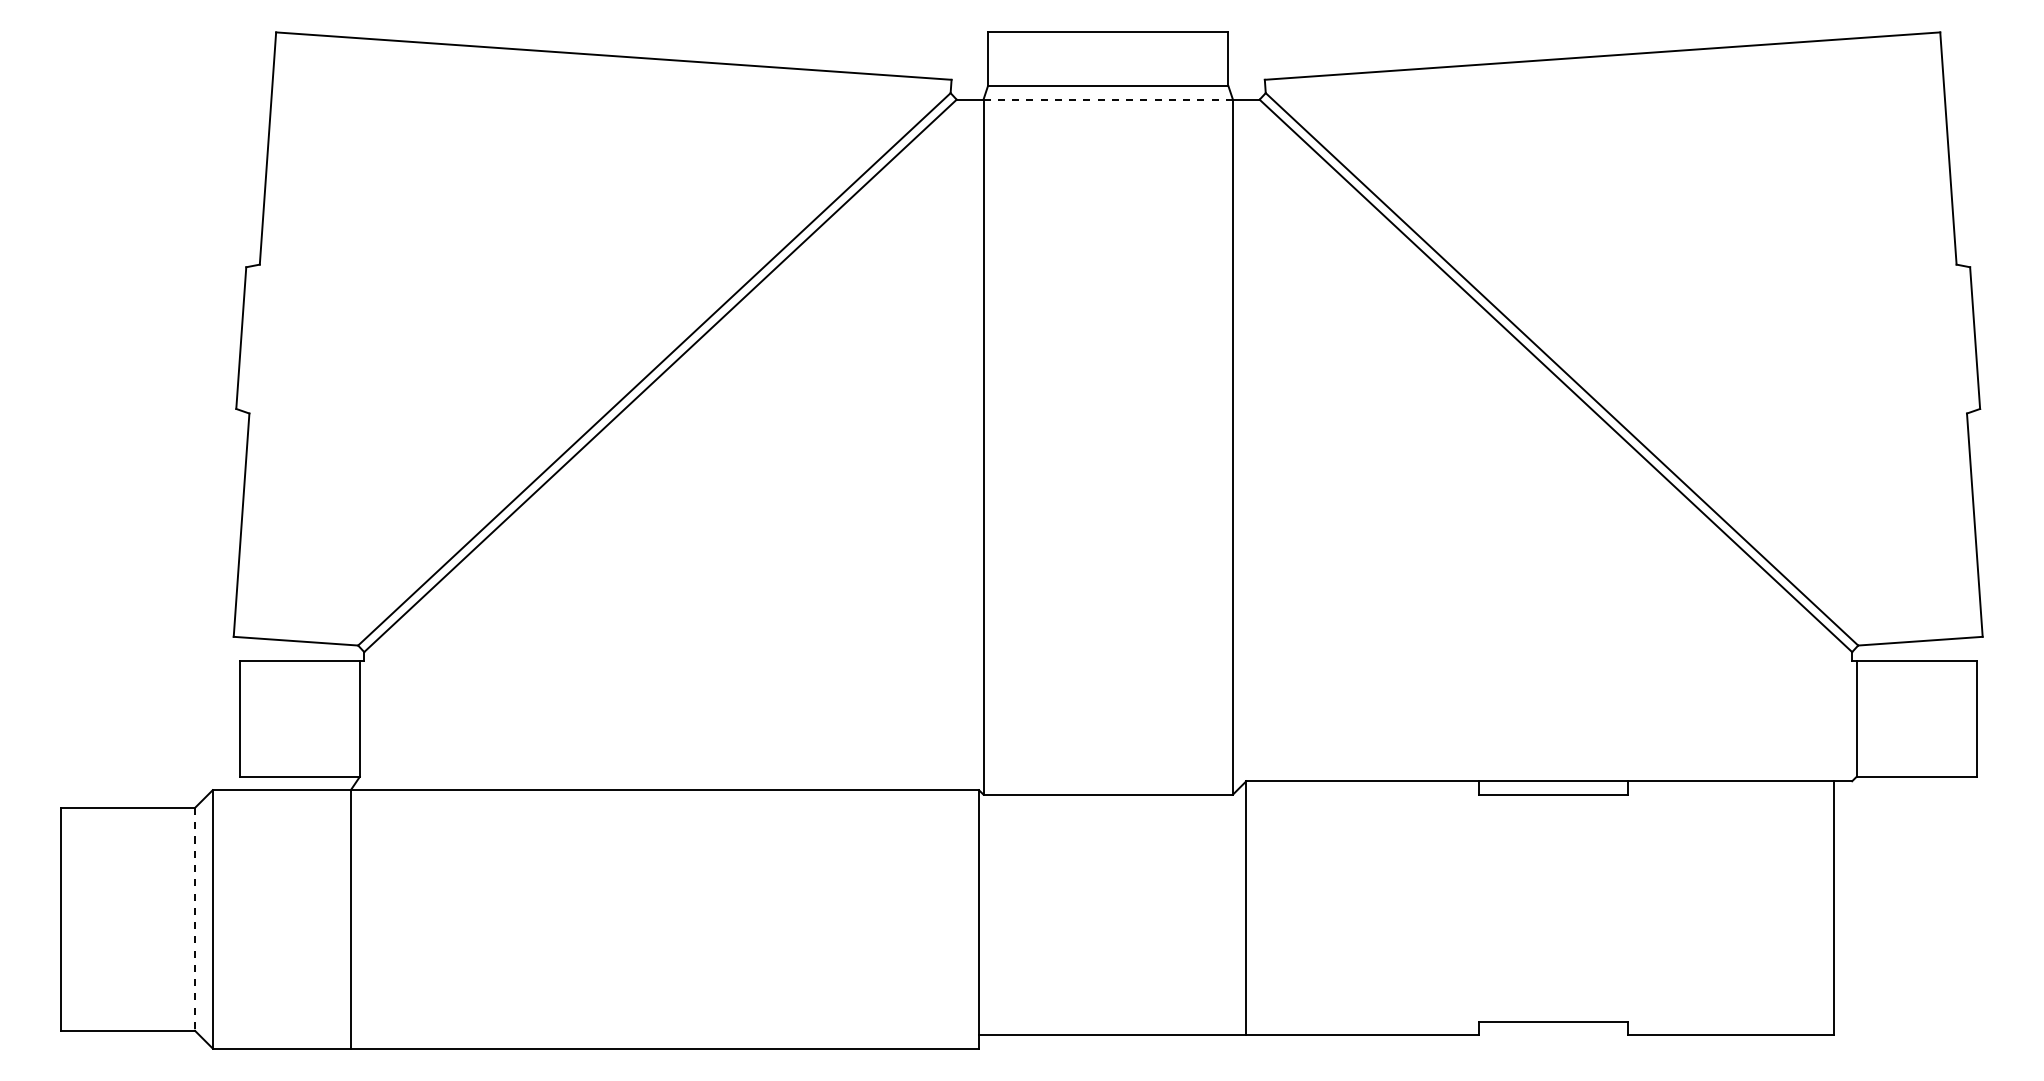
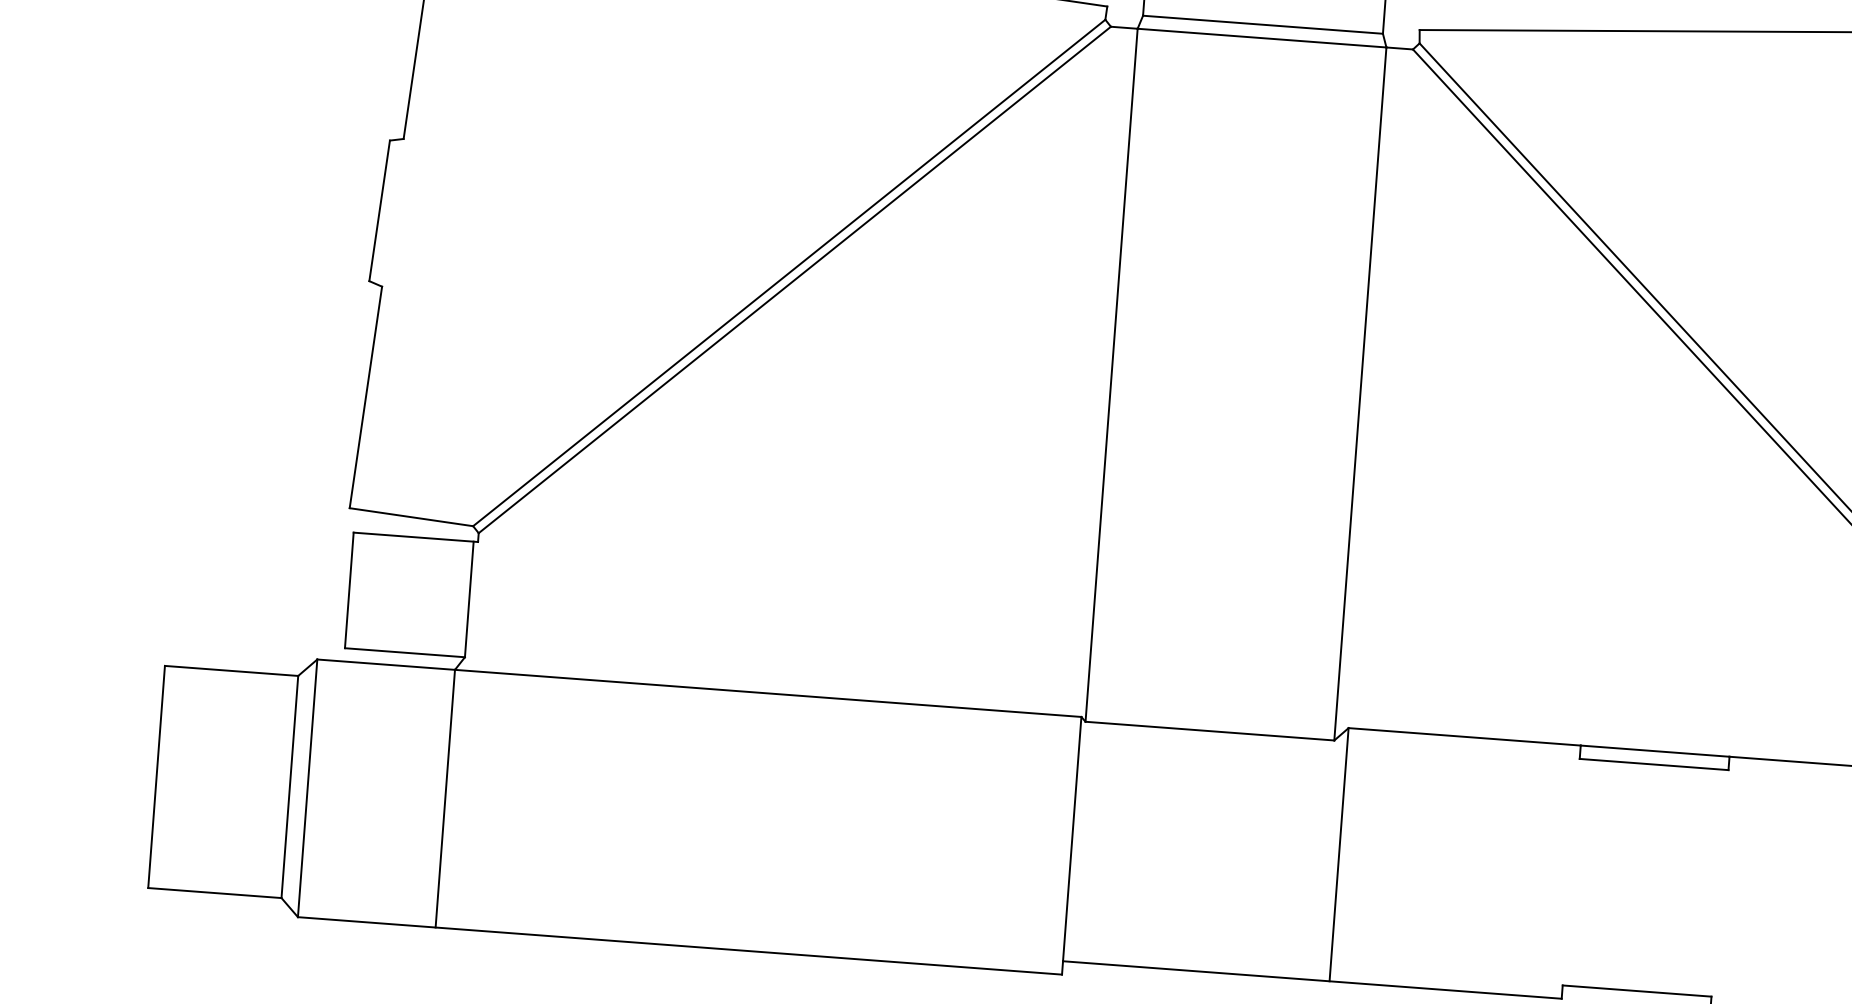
line: (1108, 99) -> (1262, 37), dashed -> solid
line: (194, 919) -> (289, 787), dashed -> solid

